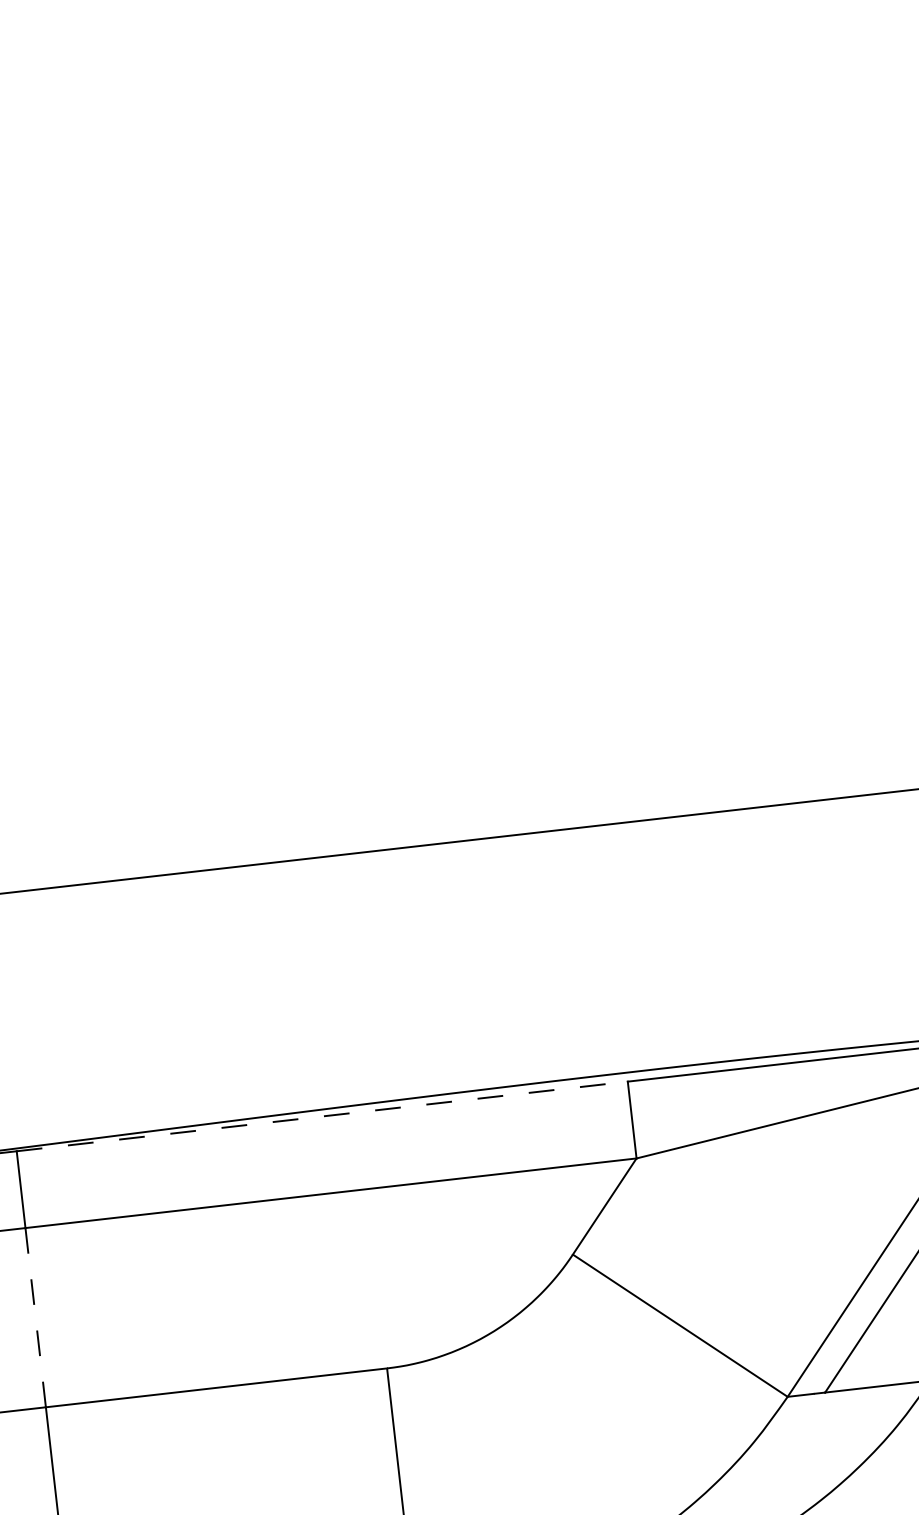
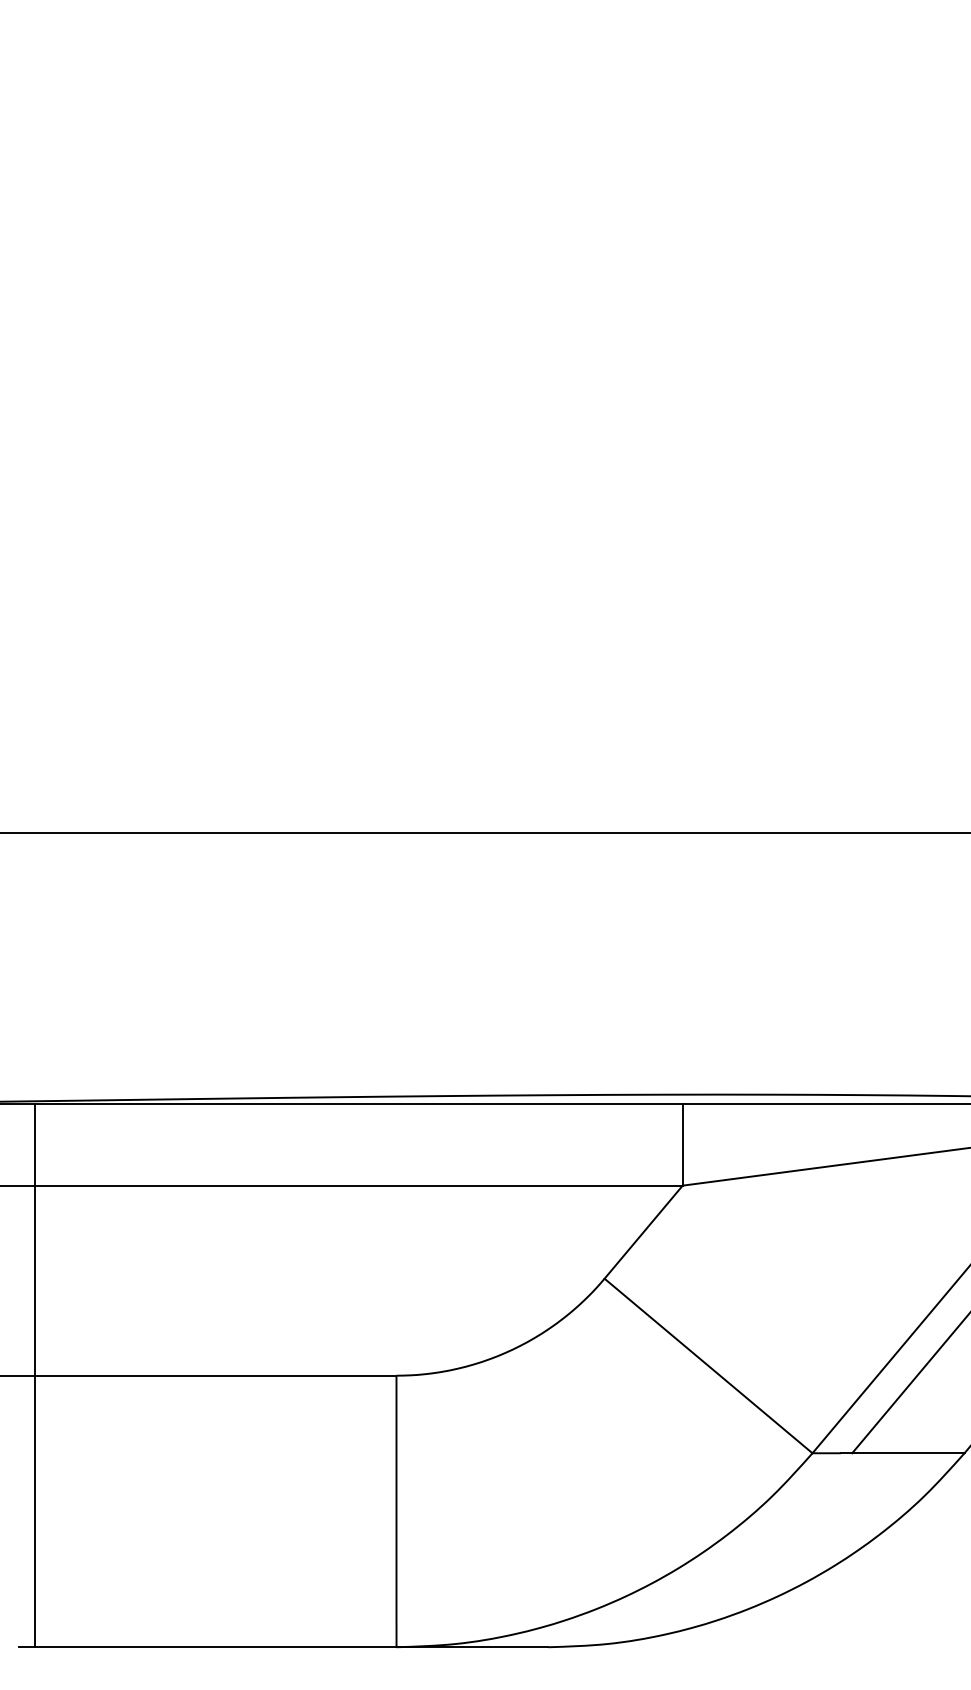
line: (323, 1116) -> (359, 1104), dashed -> solid
line: (35, 1318) -> (34, 1281), dashed -> solid

